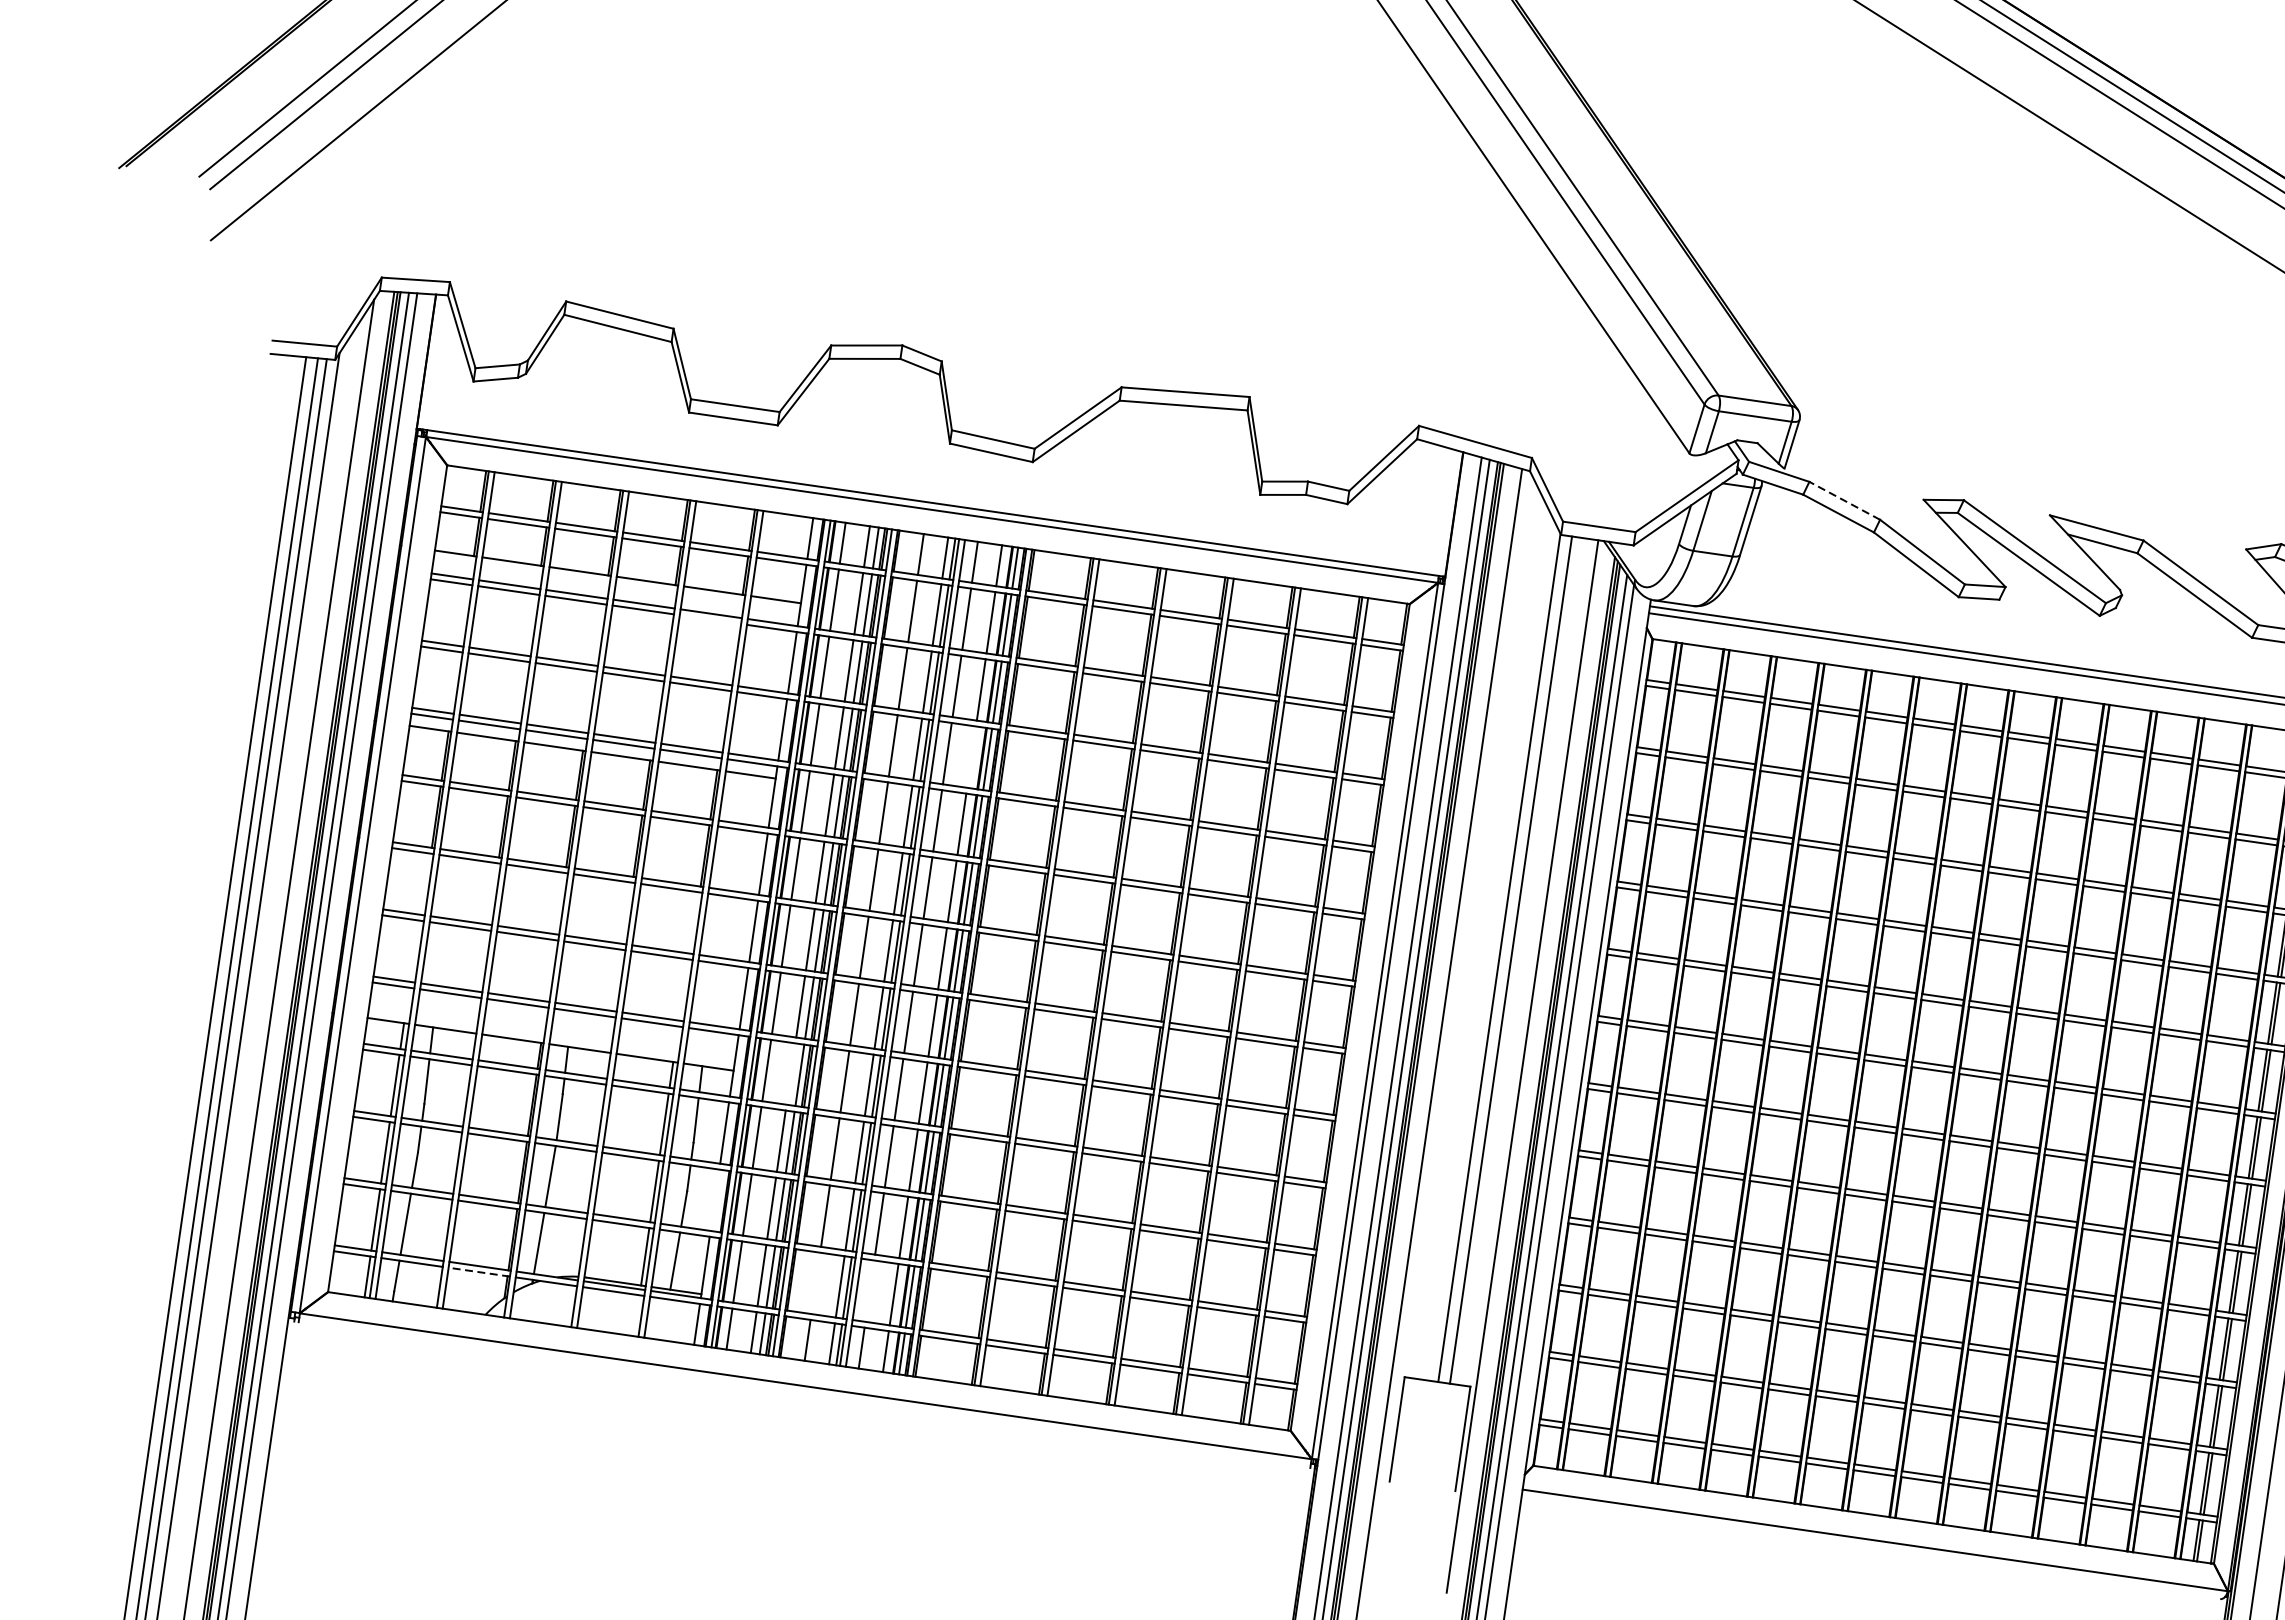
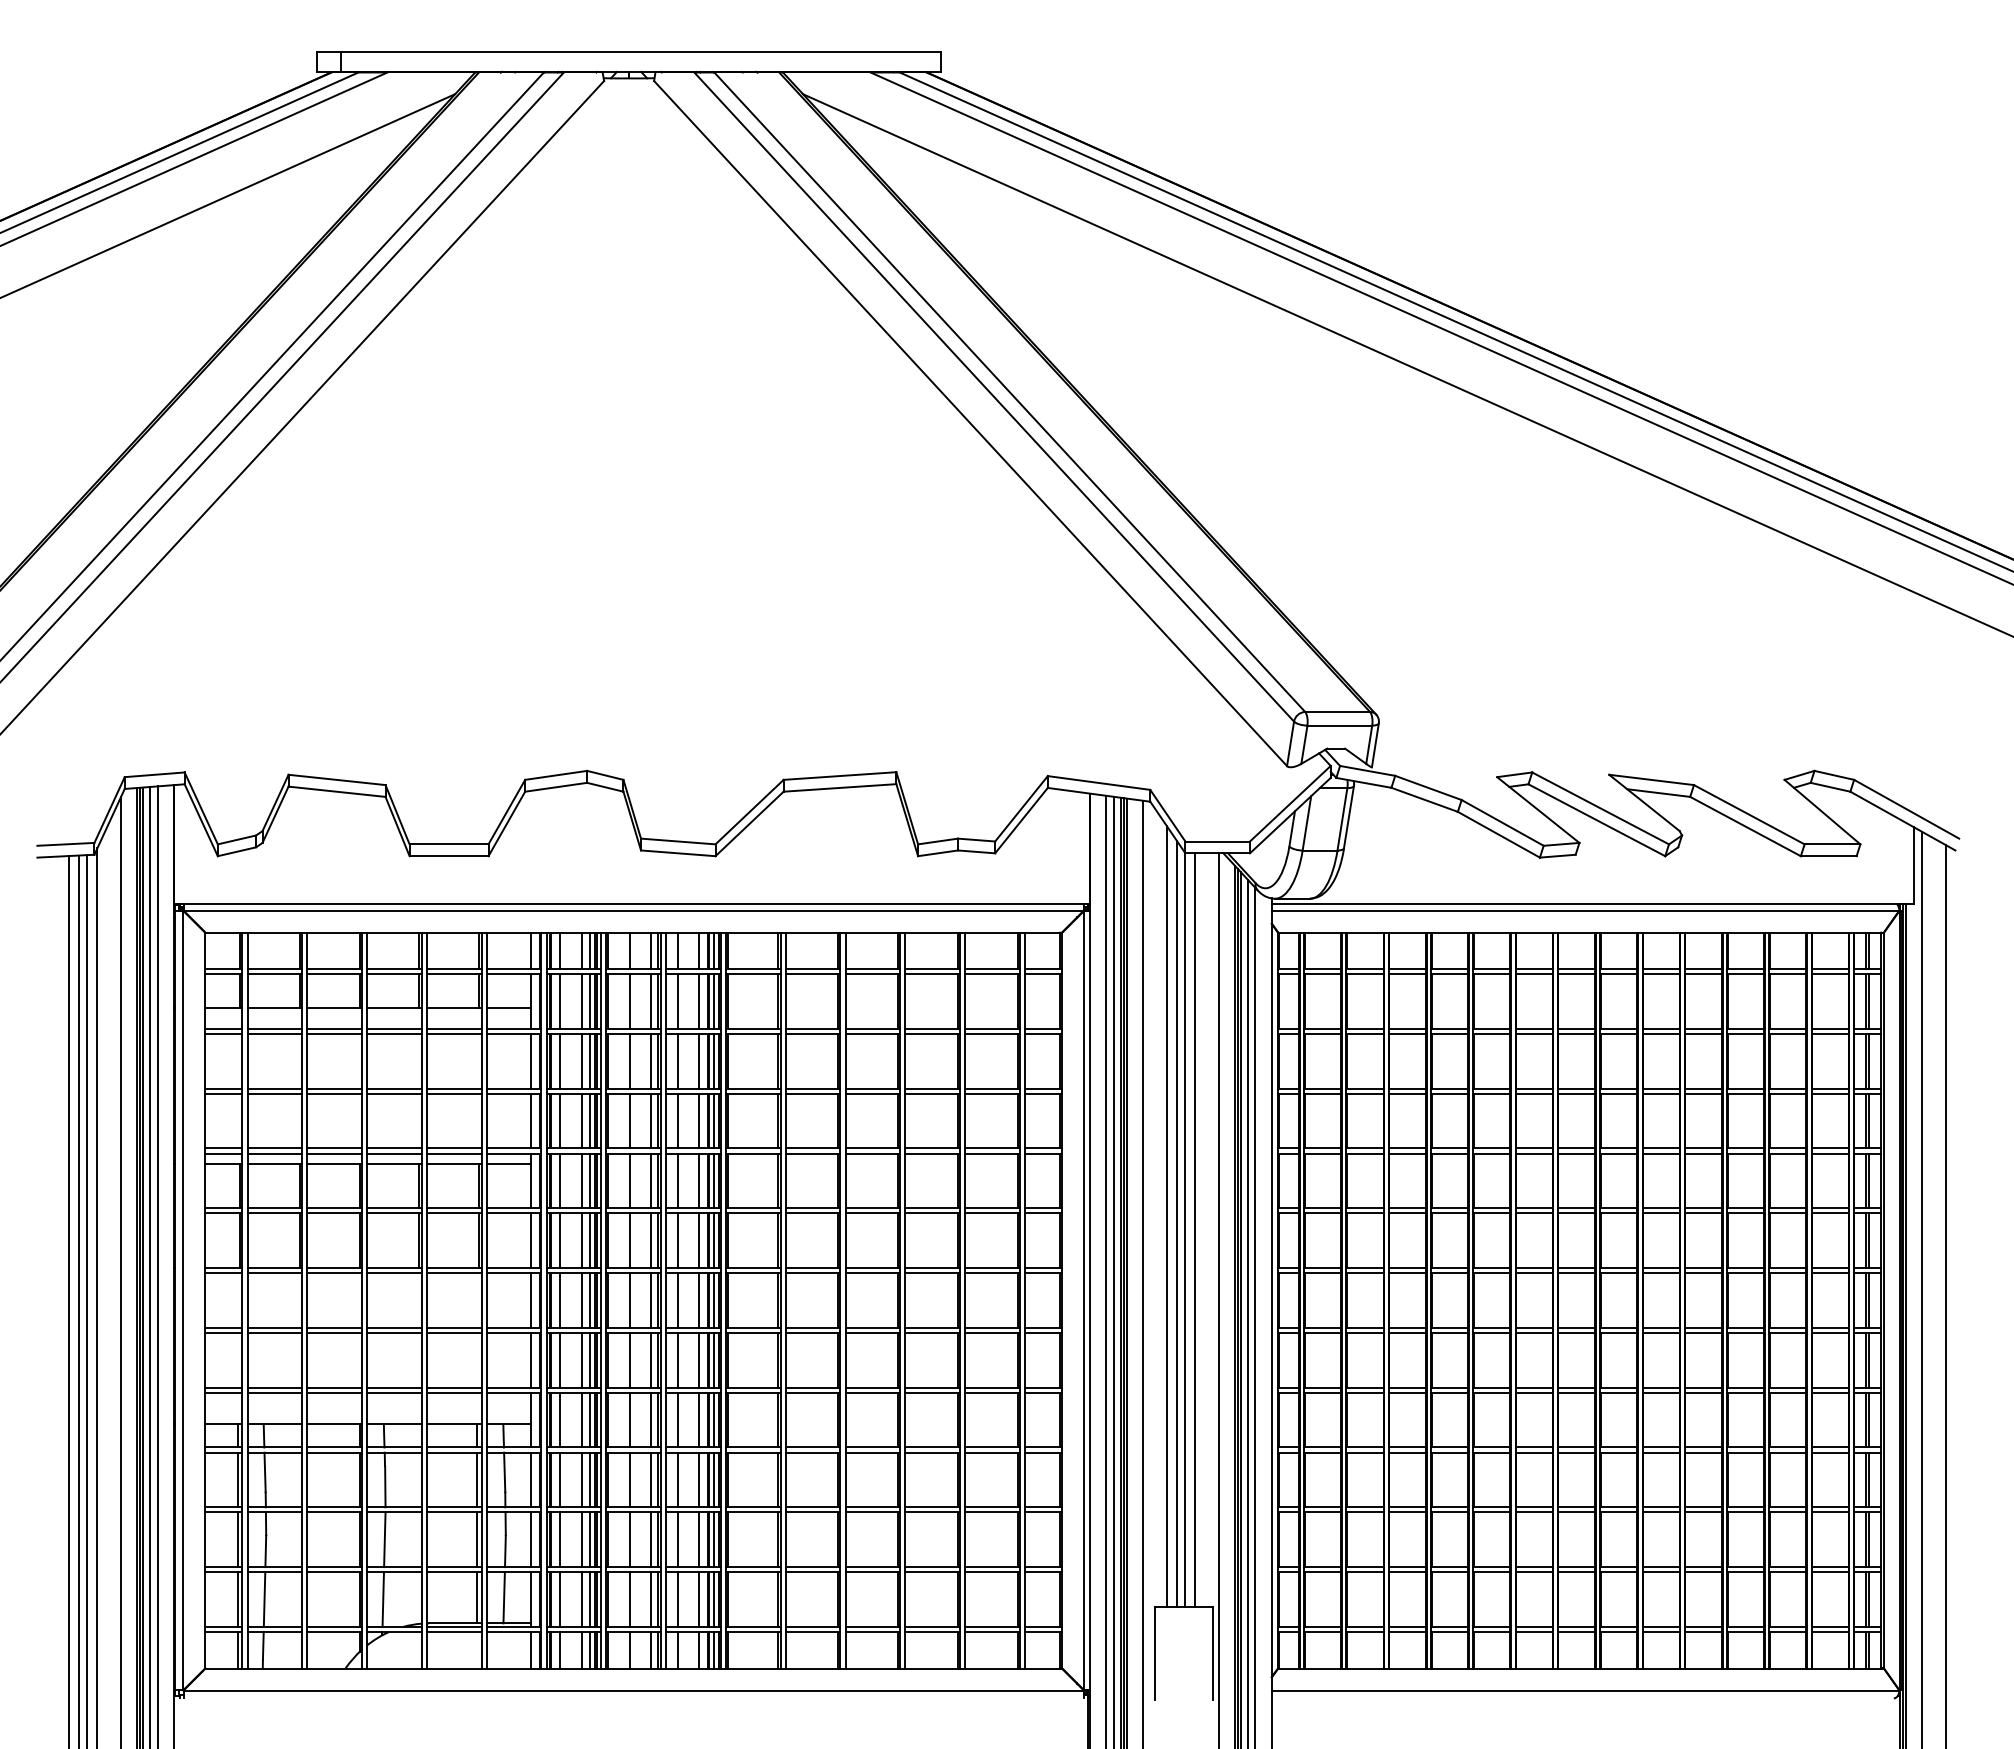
line: (1843, 500) -> (1427, 787), dashed -> solid
line: (710, 620) -> (454, 1034), added
line: (971, 756) -> (699, 1120), added
line: (1481, 939) -> (1166, 1216), added
line: (1491, 950) -> (1176, 1224), added
line: (790, 1073) -> (581, 1419), added
line: (715, 1199) -> (531, 1539), added
line: (478, 1272) -> (334, 1632), dashed -> solid
line: (815, 1283) -> (629, 1599), added
line: (869, 1291) -> (677, 1599), added

